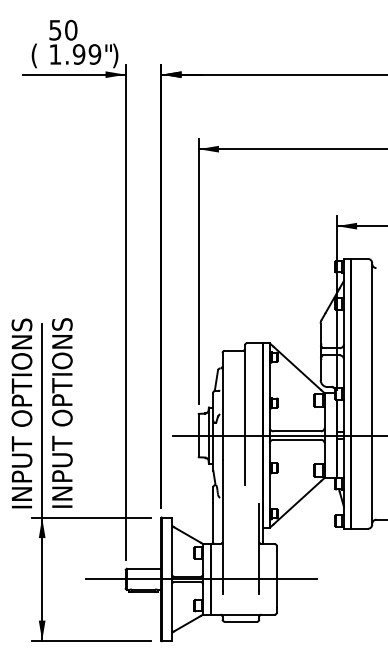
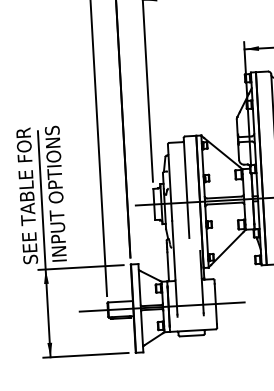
text: (21, 413) -> (26, 195), INPUT OPTIONS -> SEE TABLE FOR

